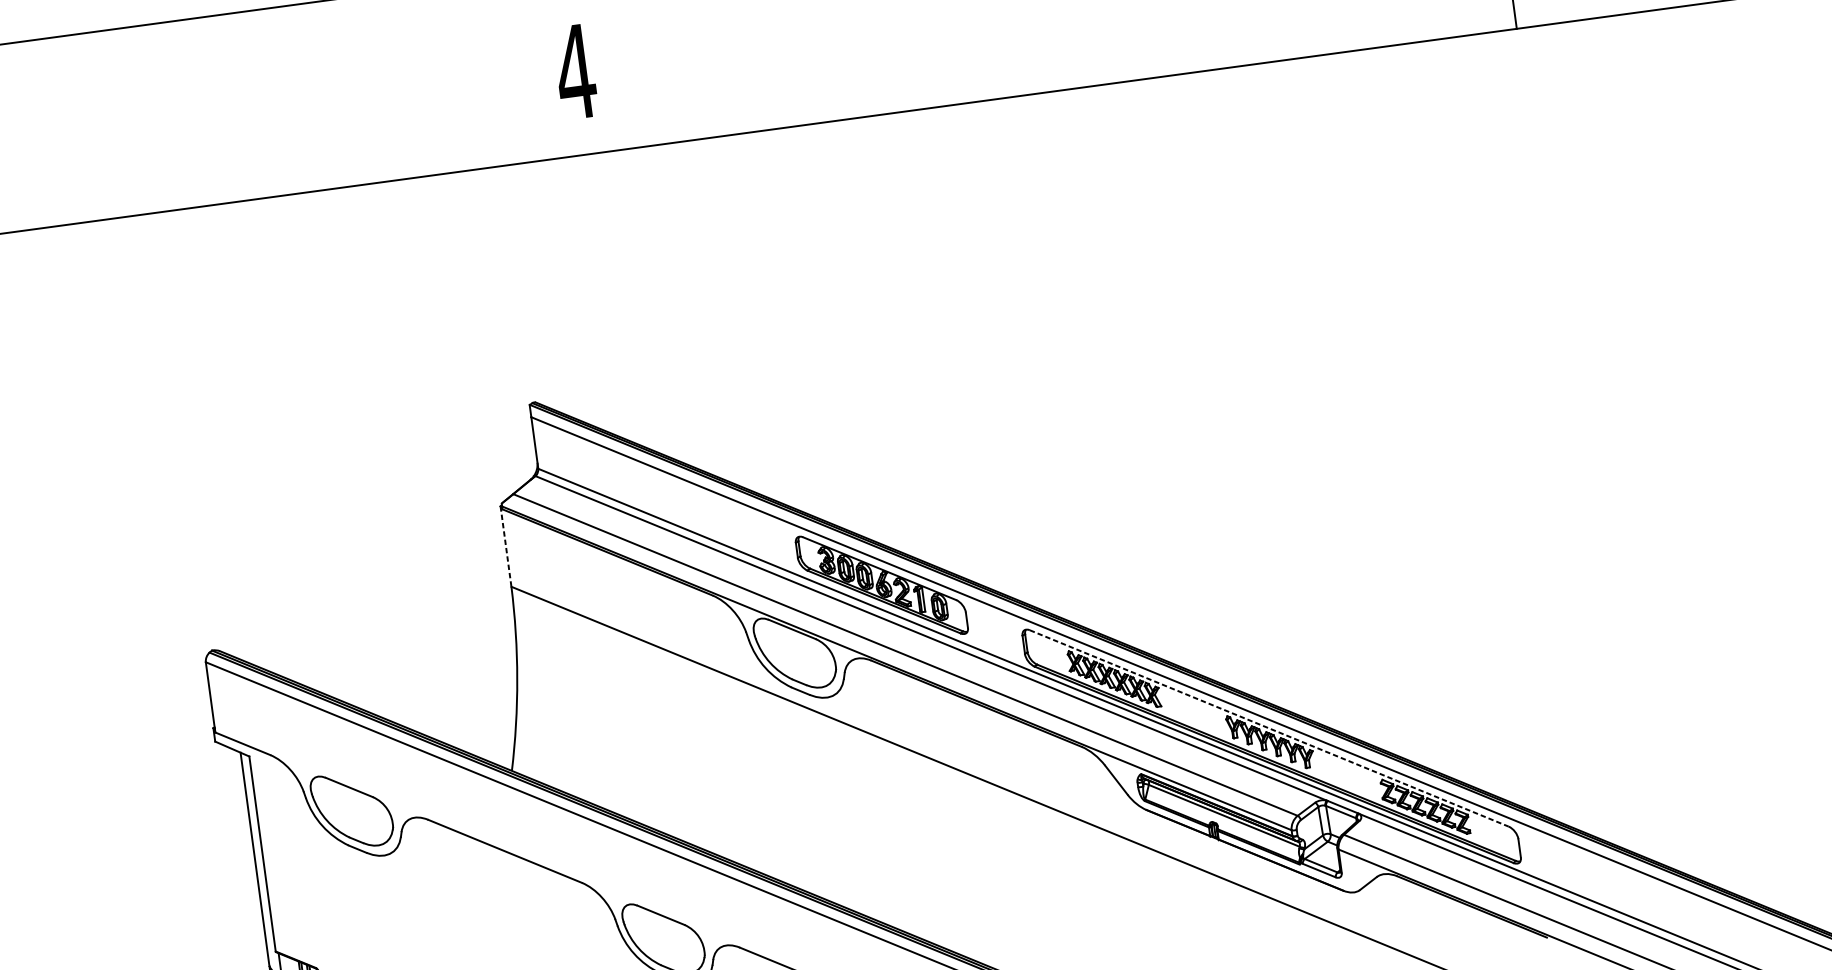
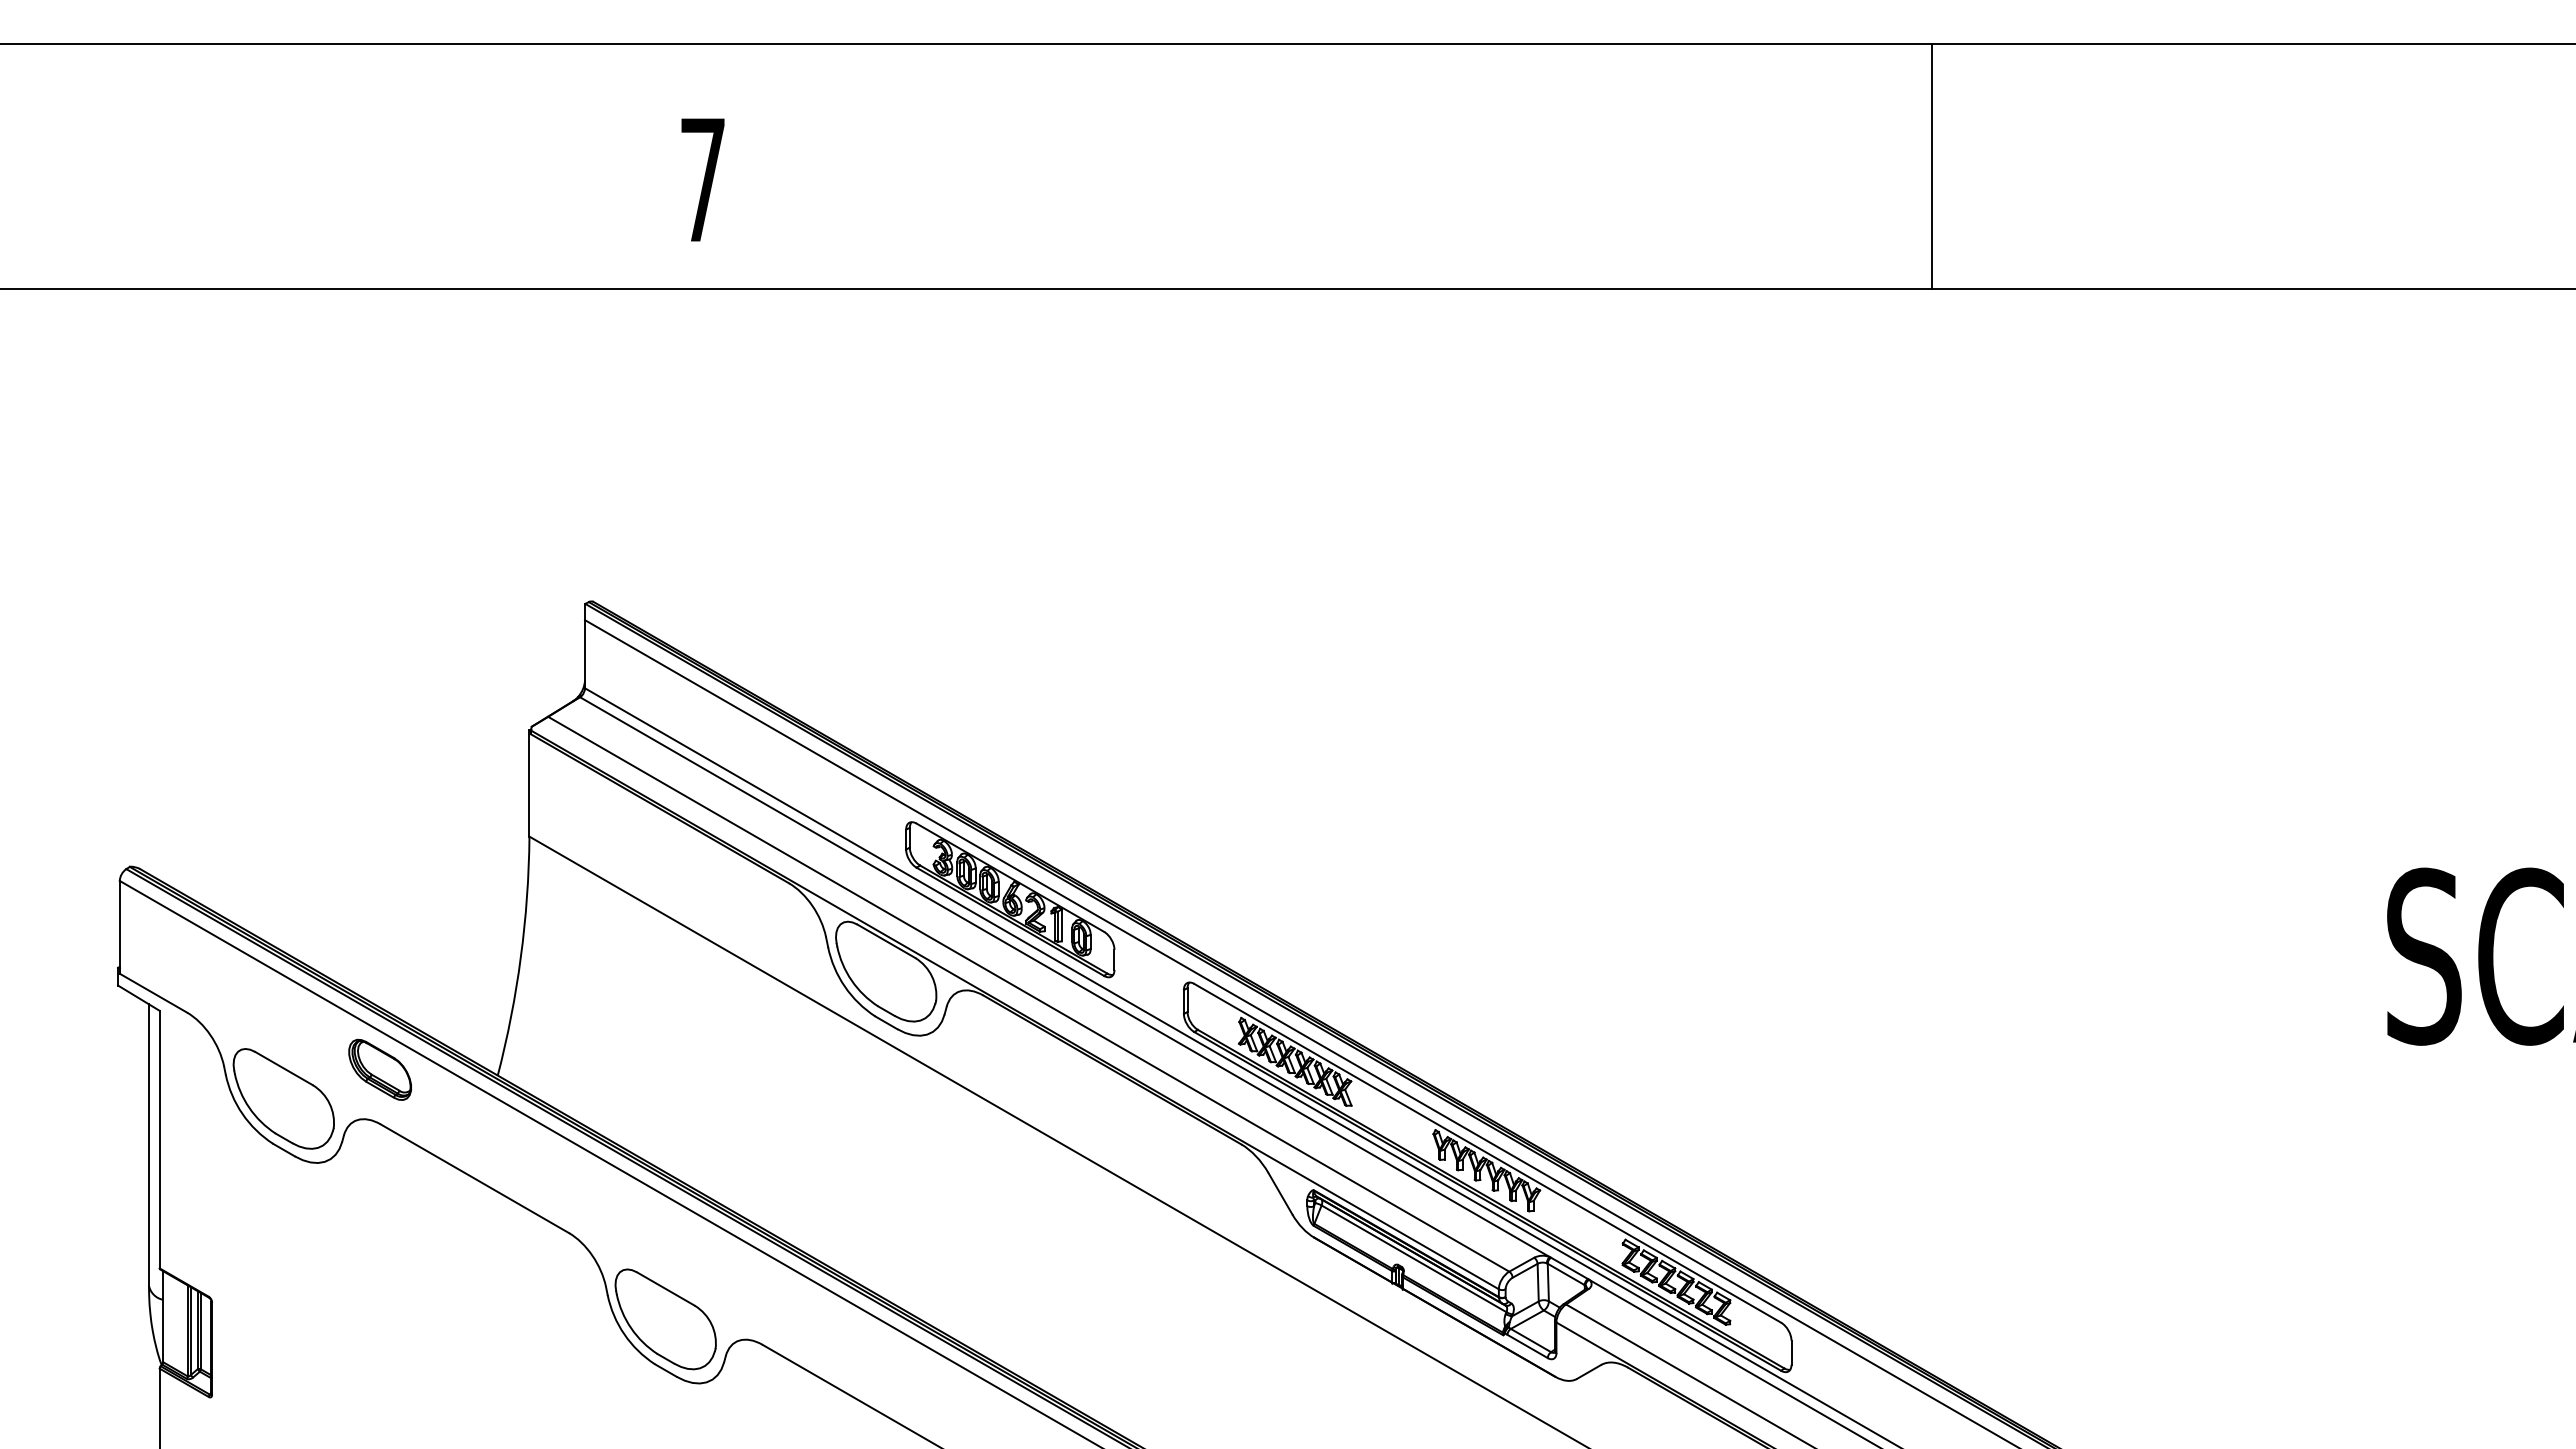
text: (575, 71) -> (702, 179), 4 -> 7
line: (506, 547) -> (529, 784), dashed -> solid
line: (1269, 728) -> (1487, 1153), dashed -> solid
part: (421, 778) -> (379, 1069), added

